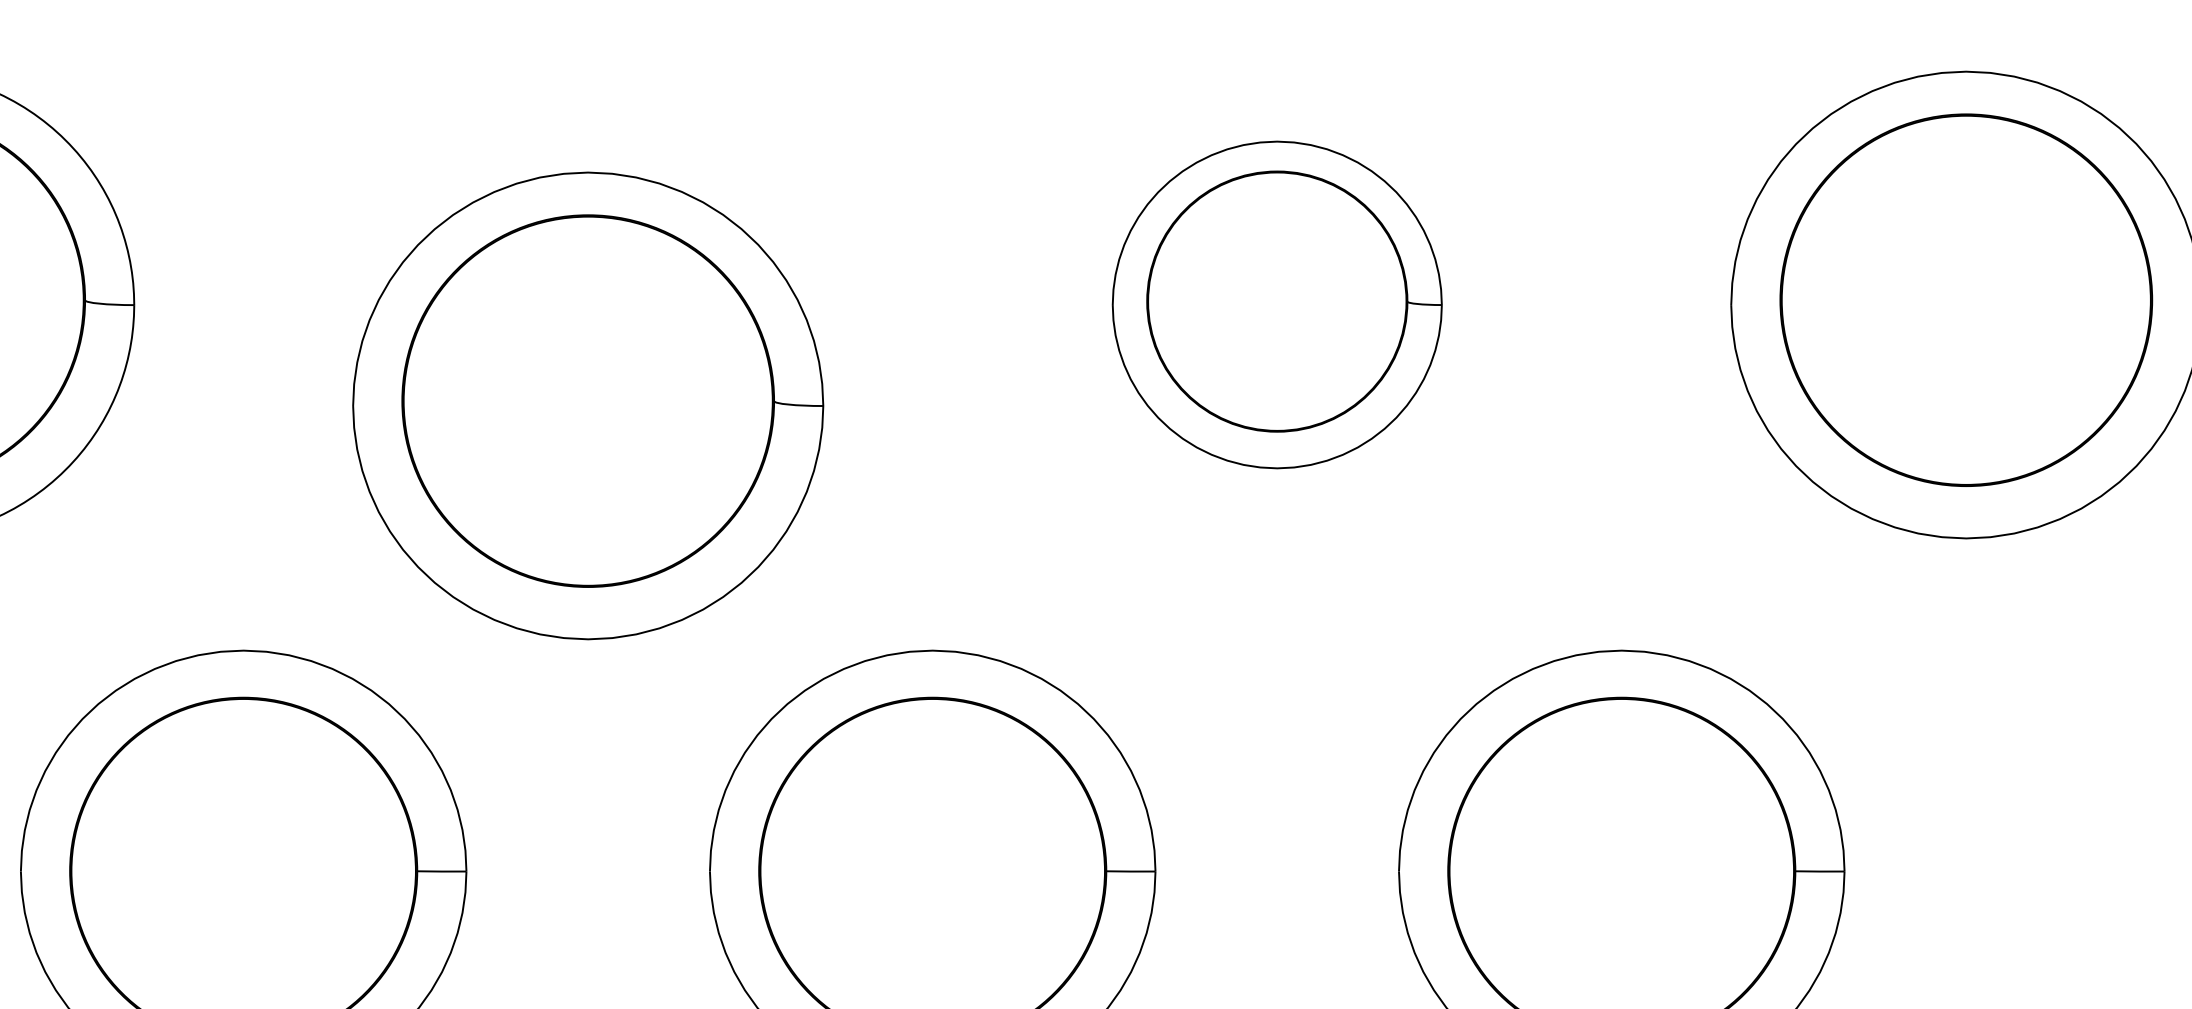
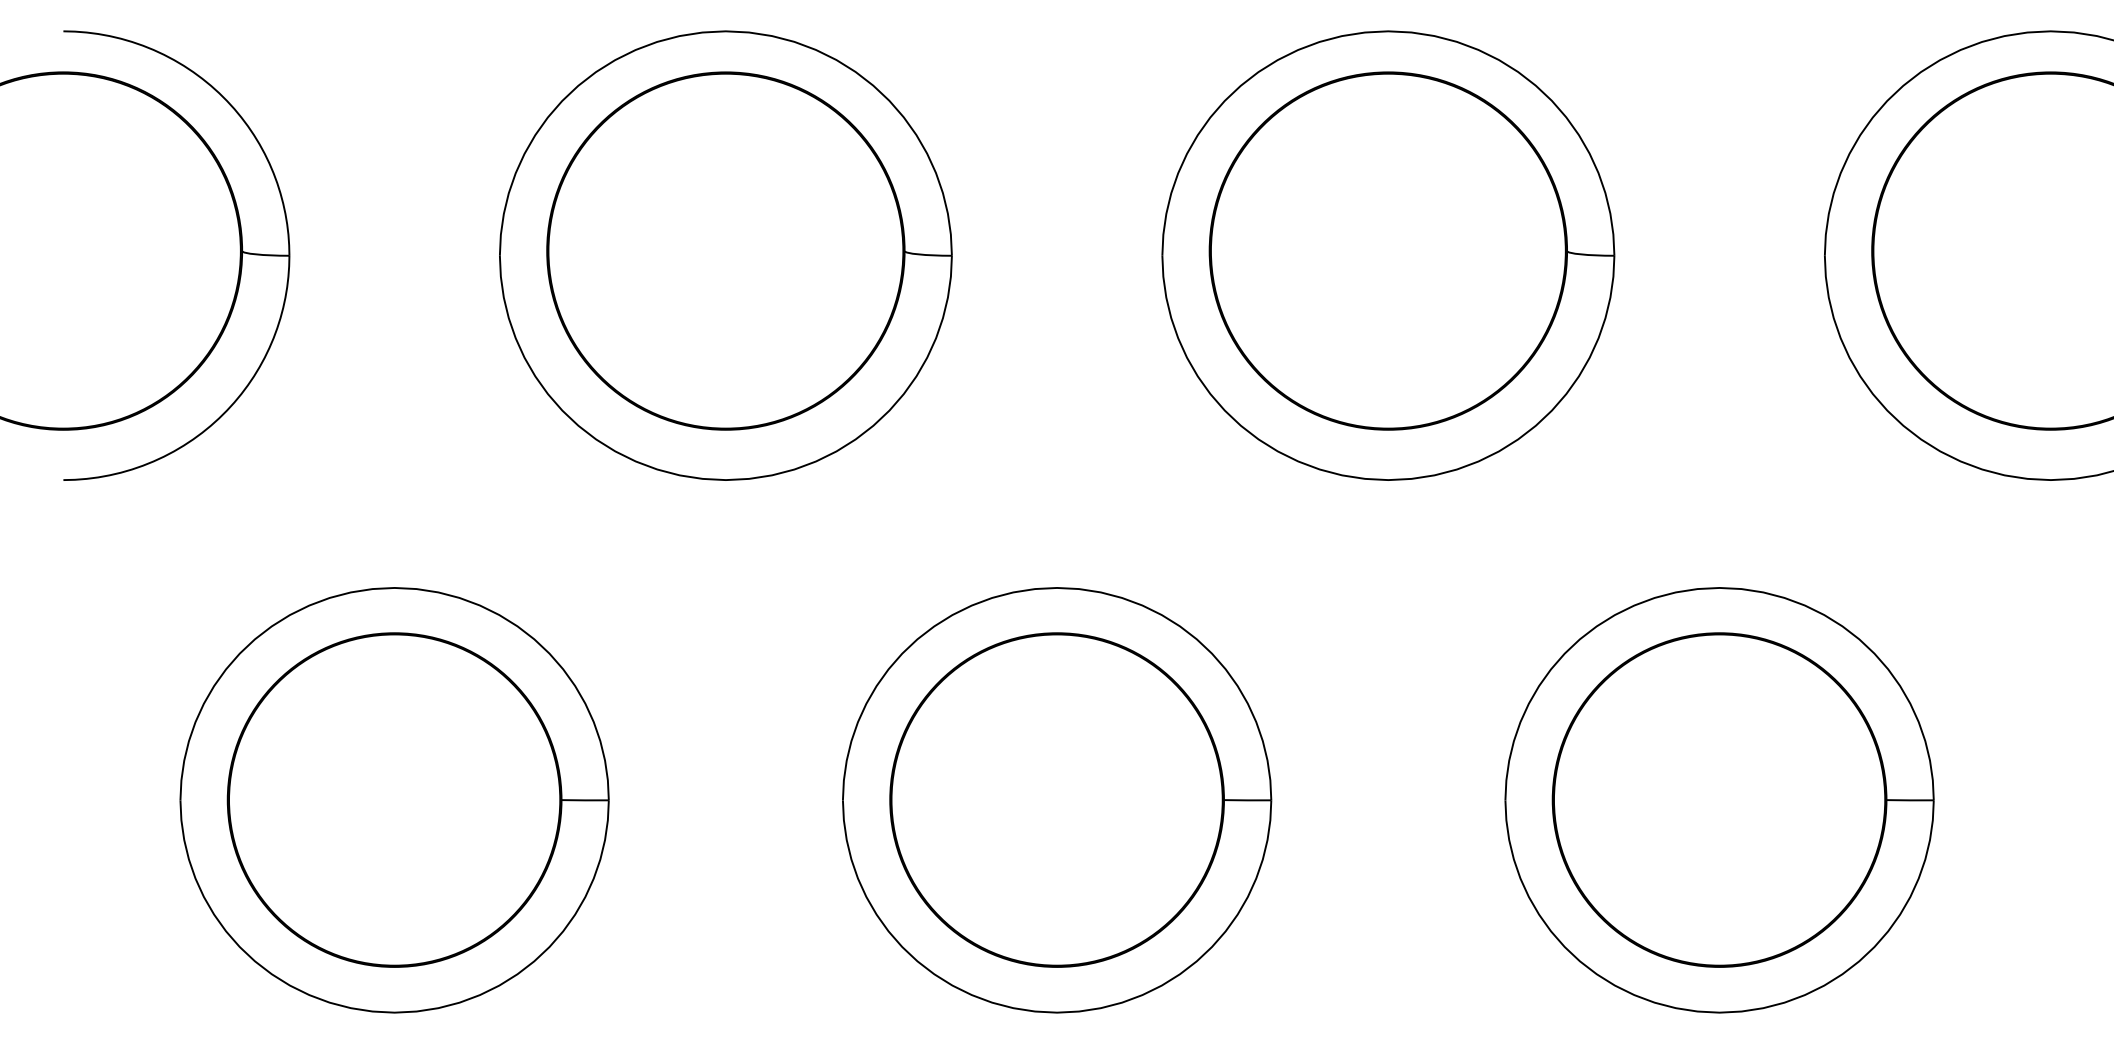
part: (1277, 304) -> (1388, 255), size x1.43
part: (587, 405) -> (725, 255), moved

